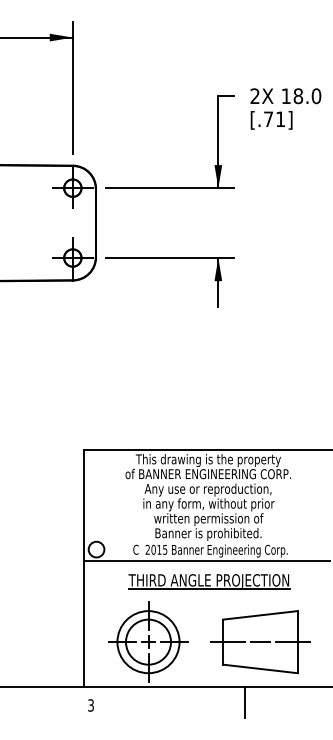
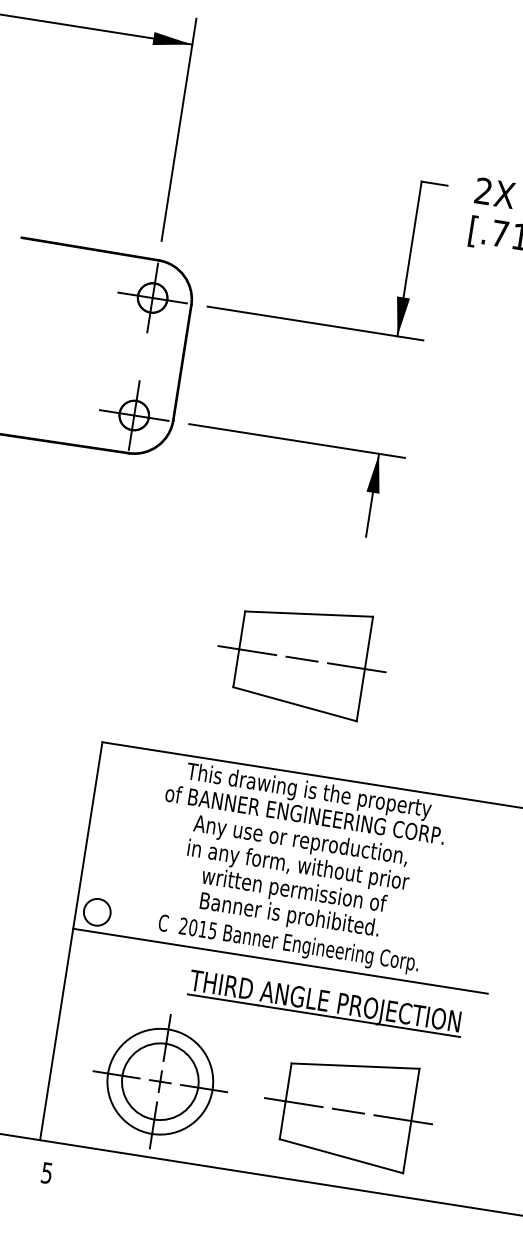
part: (192, 384) -> (302, 659), added
part: (209, 581) -> (326, 1003), moved
line: (245, 702) -> (307, 1208), removed
text: (90, 704) -> (46, 1171), 3 -> 5

